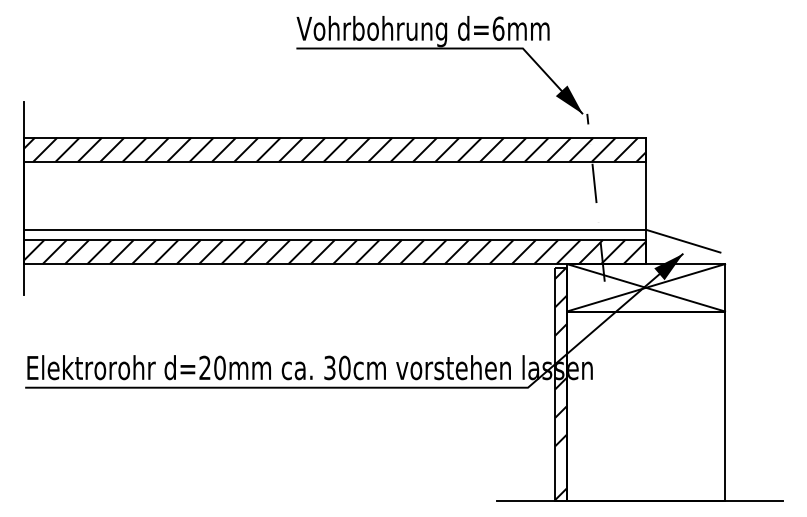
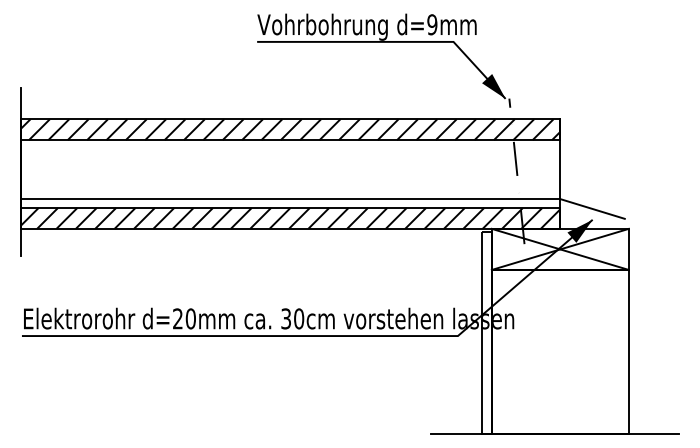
text: (498, 28) -> (432, 24), d=6mm -> d=9mm
hatch: (560, 383) -> (486, 332), removed

